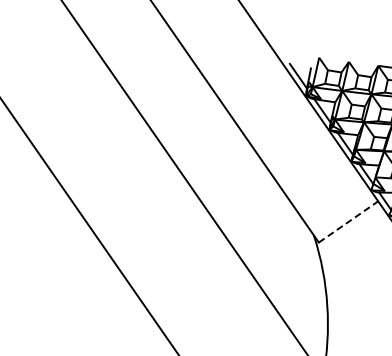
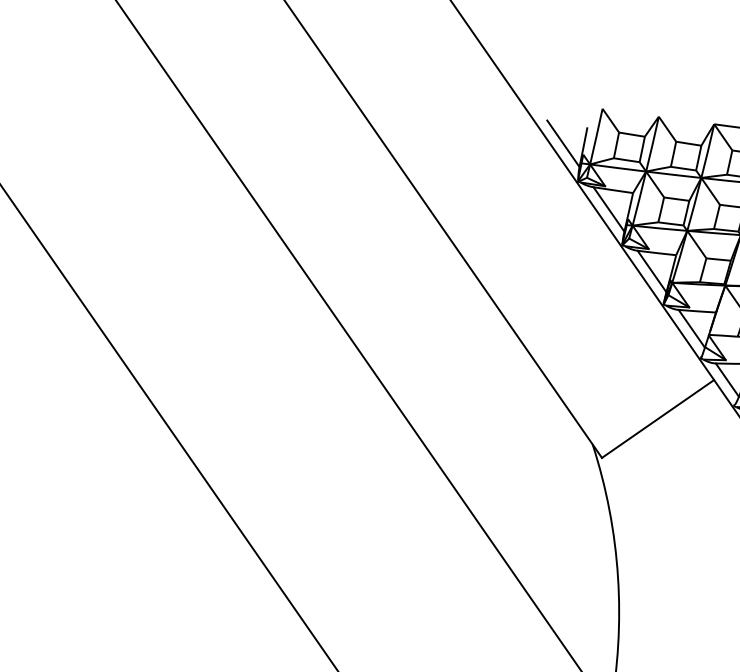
line: (348, 221) -> (657, 418), dashed -> solid

